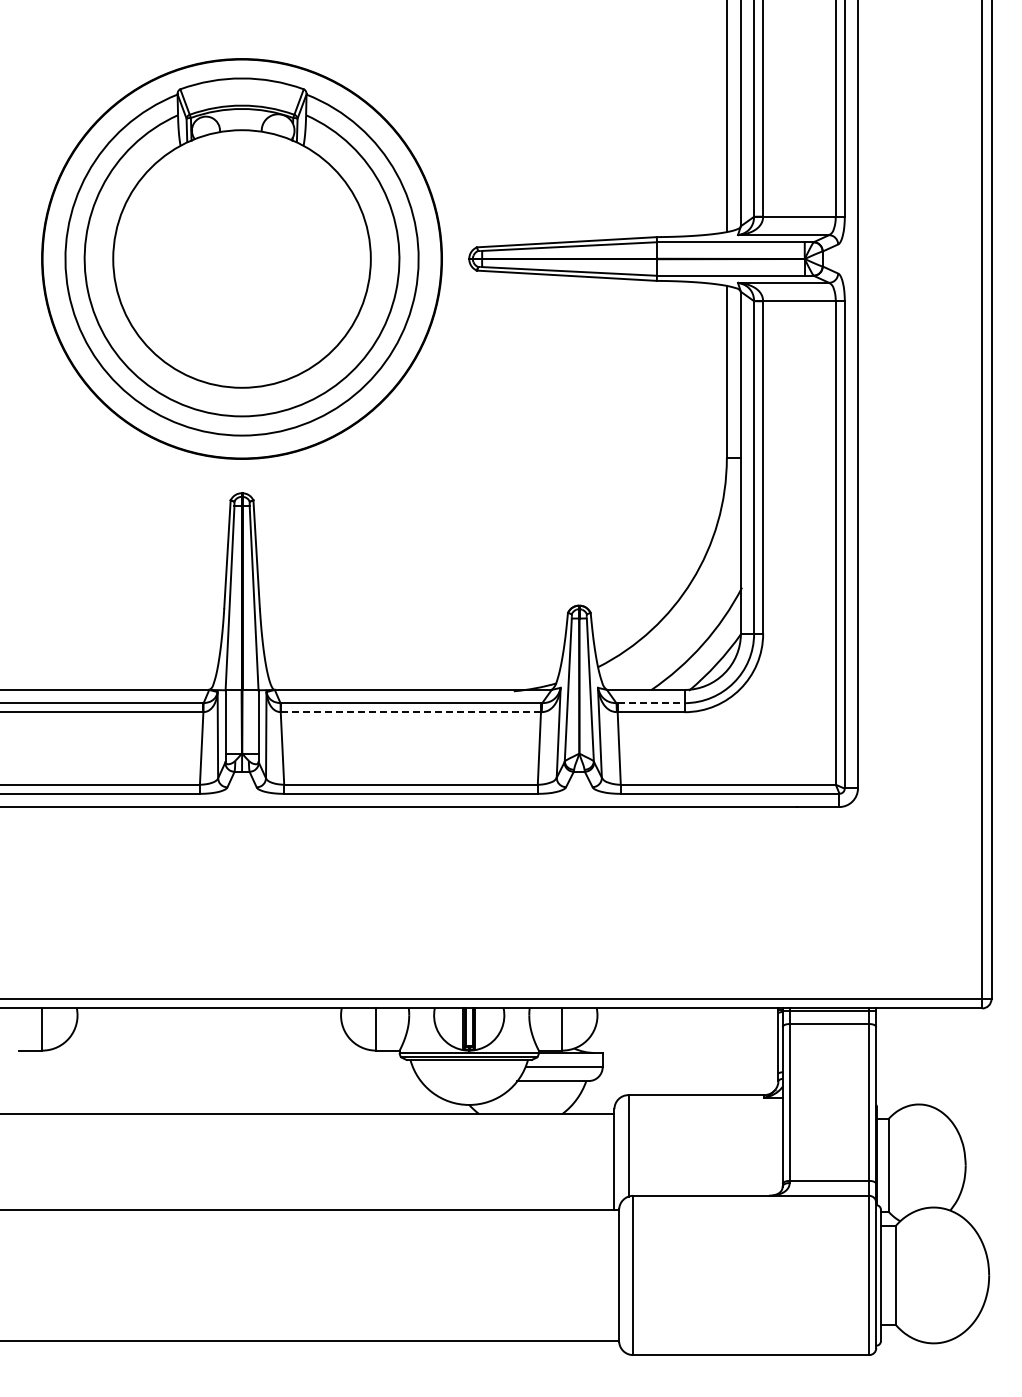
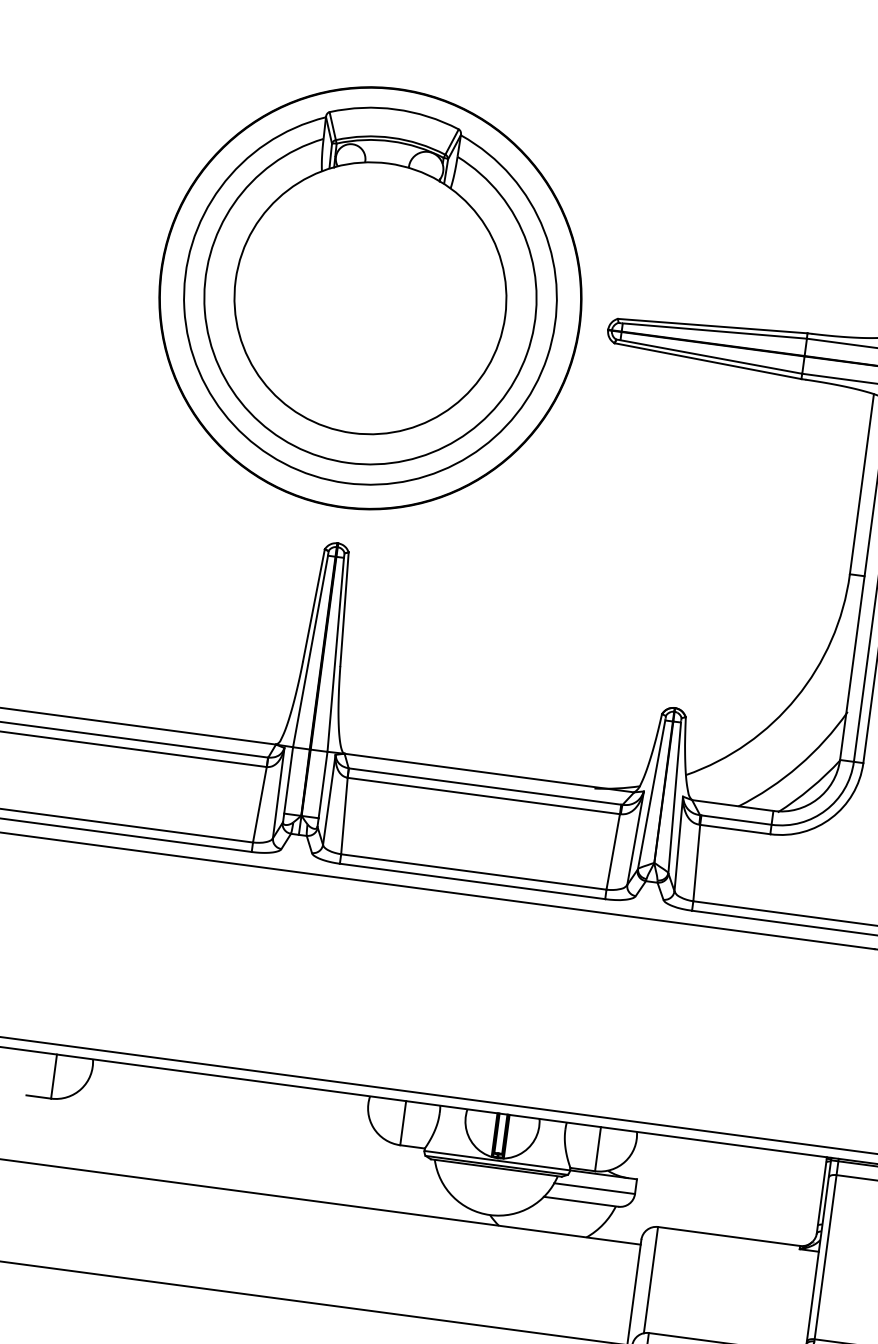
line: (651, 703) -> (736, 820), dashed -> solid
line: (411, 712) -> (484, 796), dashed -> solid

